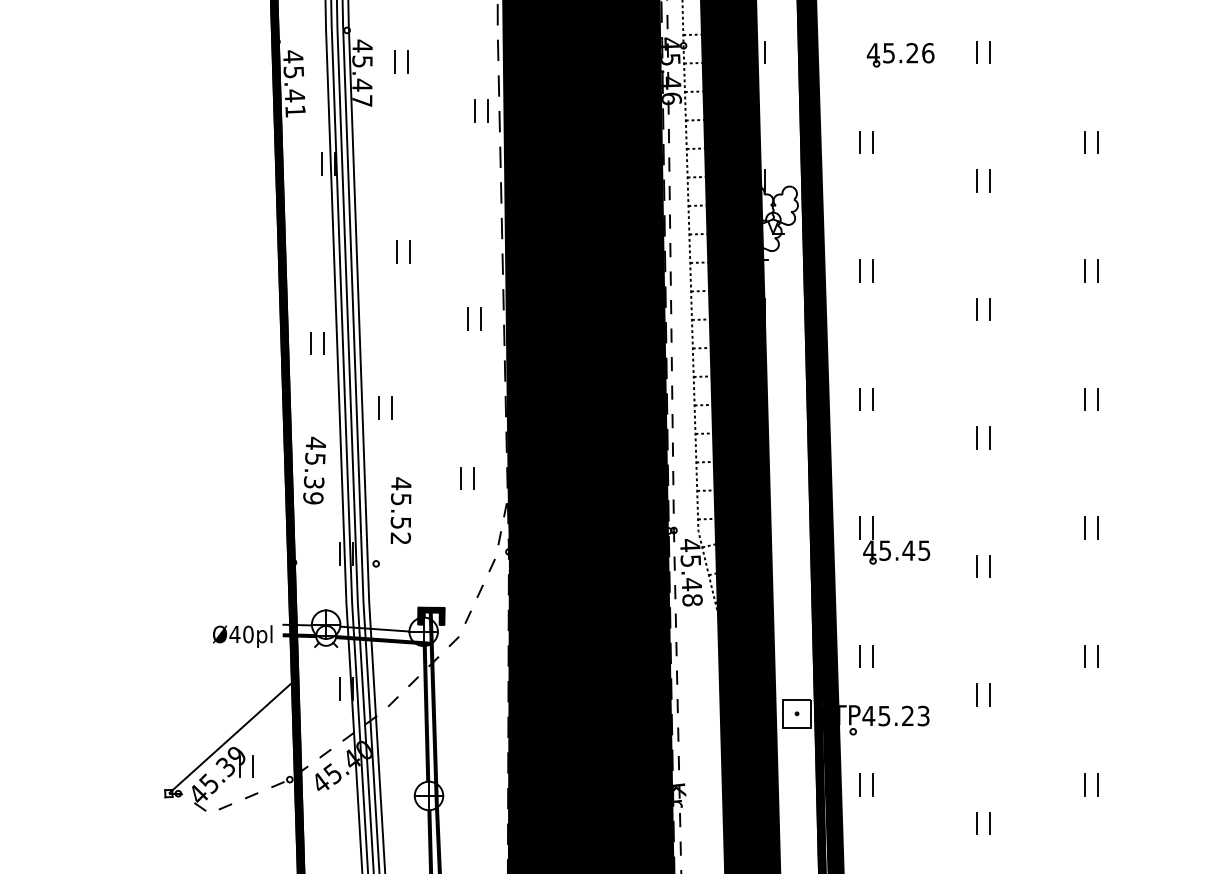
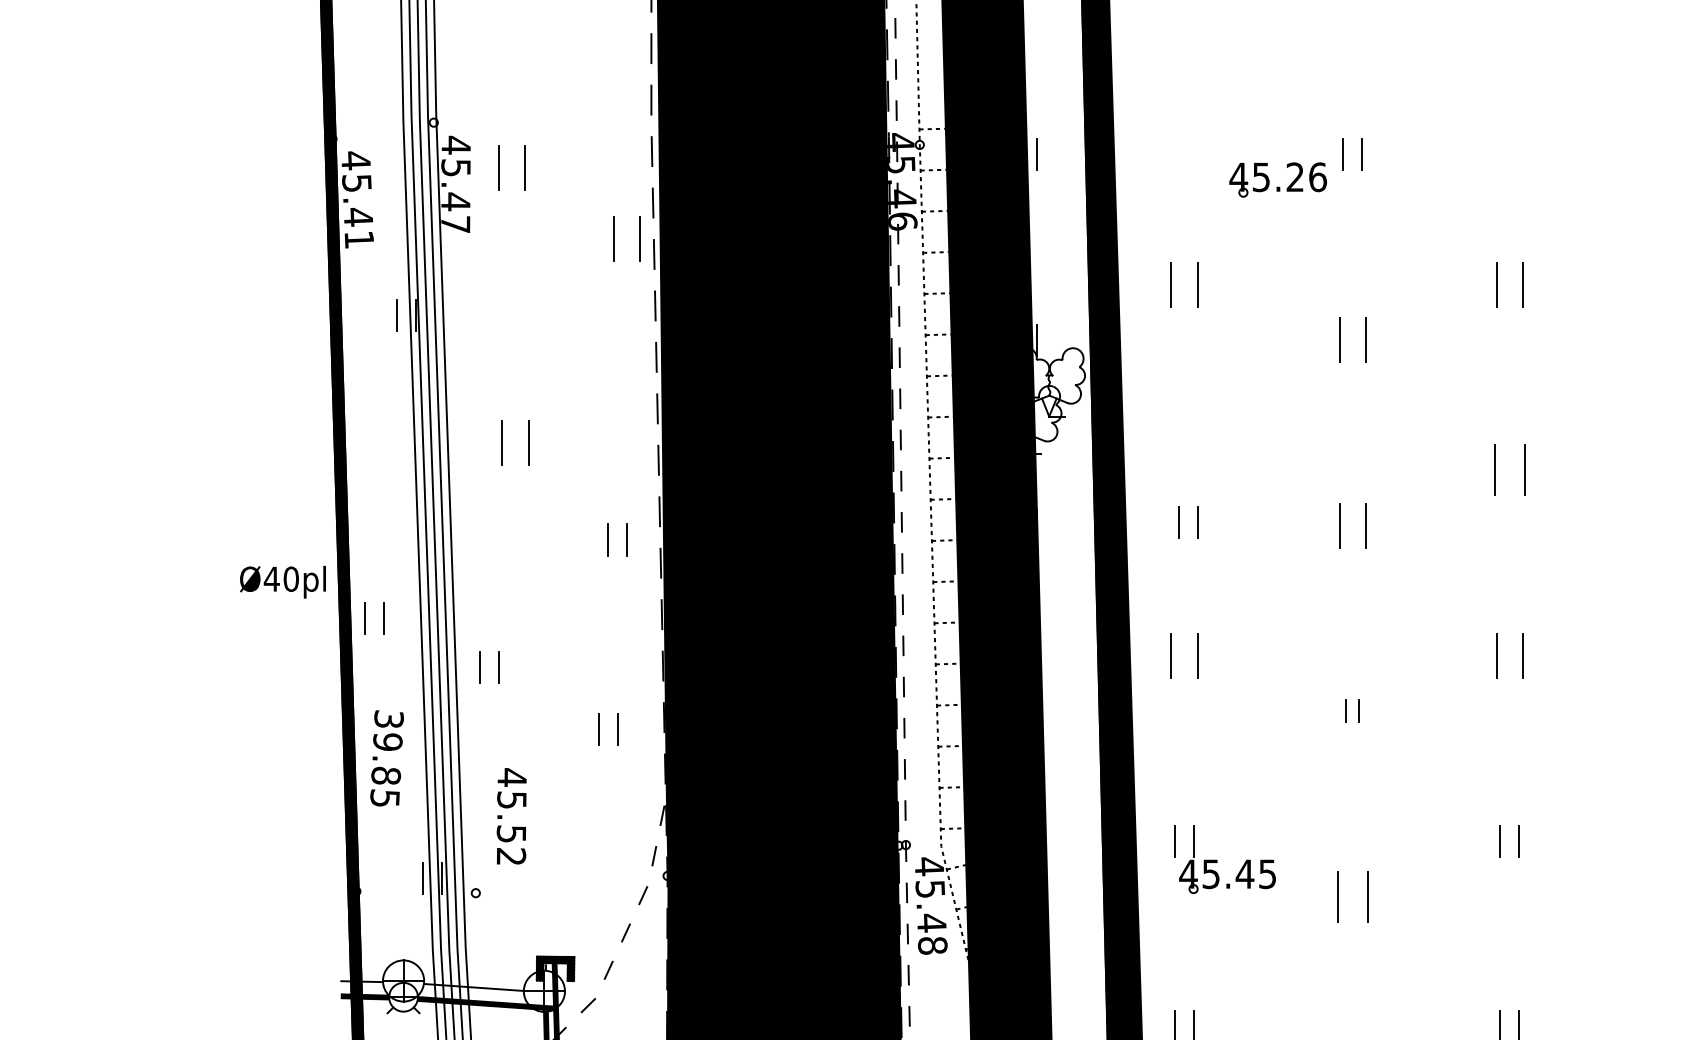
part: (900, 55) -> (1277, 180), moved
part: (401, 61) -> (512, 167), size x1.4
part: (481, 110) -> (627, 238), size x1.4
part: (866, 142) -> (1184, 284), size x1.4
part: (1091, 142) -> (1509, 284), size x1.4
part: (983, 180) -> (1353, 339), size x1.4
part: (403, 251) -> (515, 442), size x1.4
part: (866, 270) -> (1188, 521), moved
part: (1091, 270) -> (1509, 469), size x1.6
part: (983, 309) -> (1353, 525), size x1.4
part: (317, 343) -> (375, 618), moved
part: (866, 399) -> (1184, 655), size x1.4
part: (1091, 399) -> (1509, 655), size x1.4
part: (983, 437) -> (1353, 710), size x0.7
text: (314, 470) -> (386, 758), 45.39 -> 39.85
part: (467, 478) -> (607, 729), moved
part: (983, 566) -> (1353, 897), size x1.6
text: (242, 636) -> (282, 582), moved

